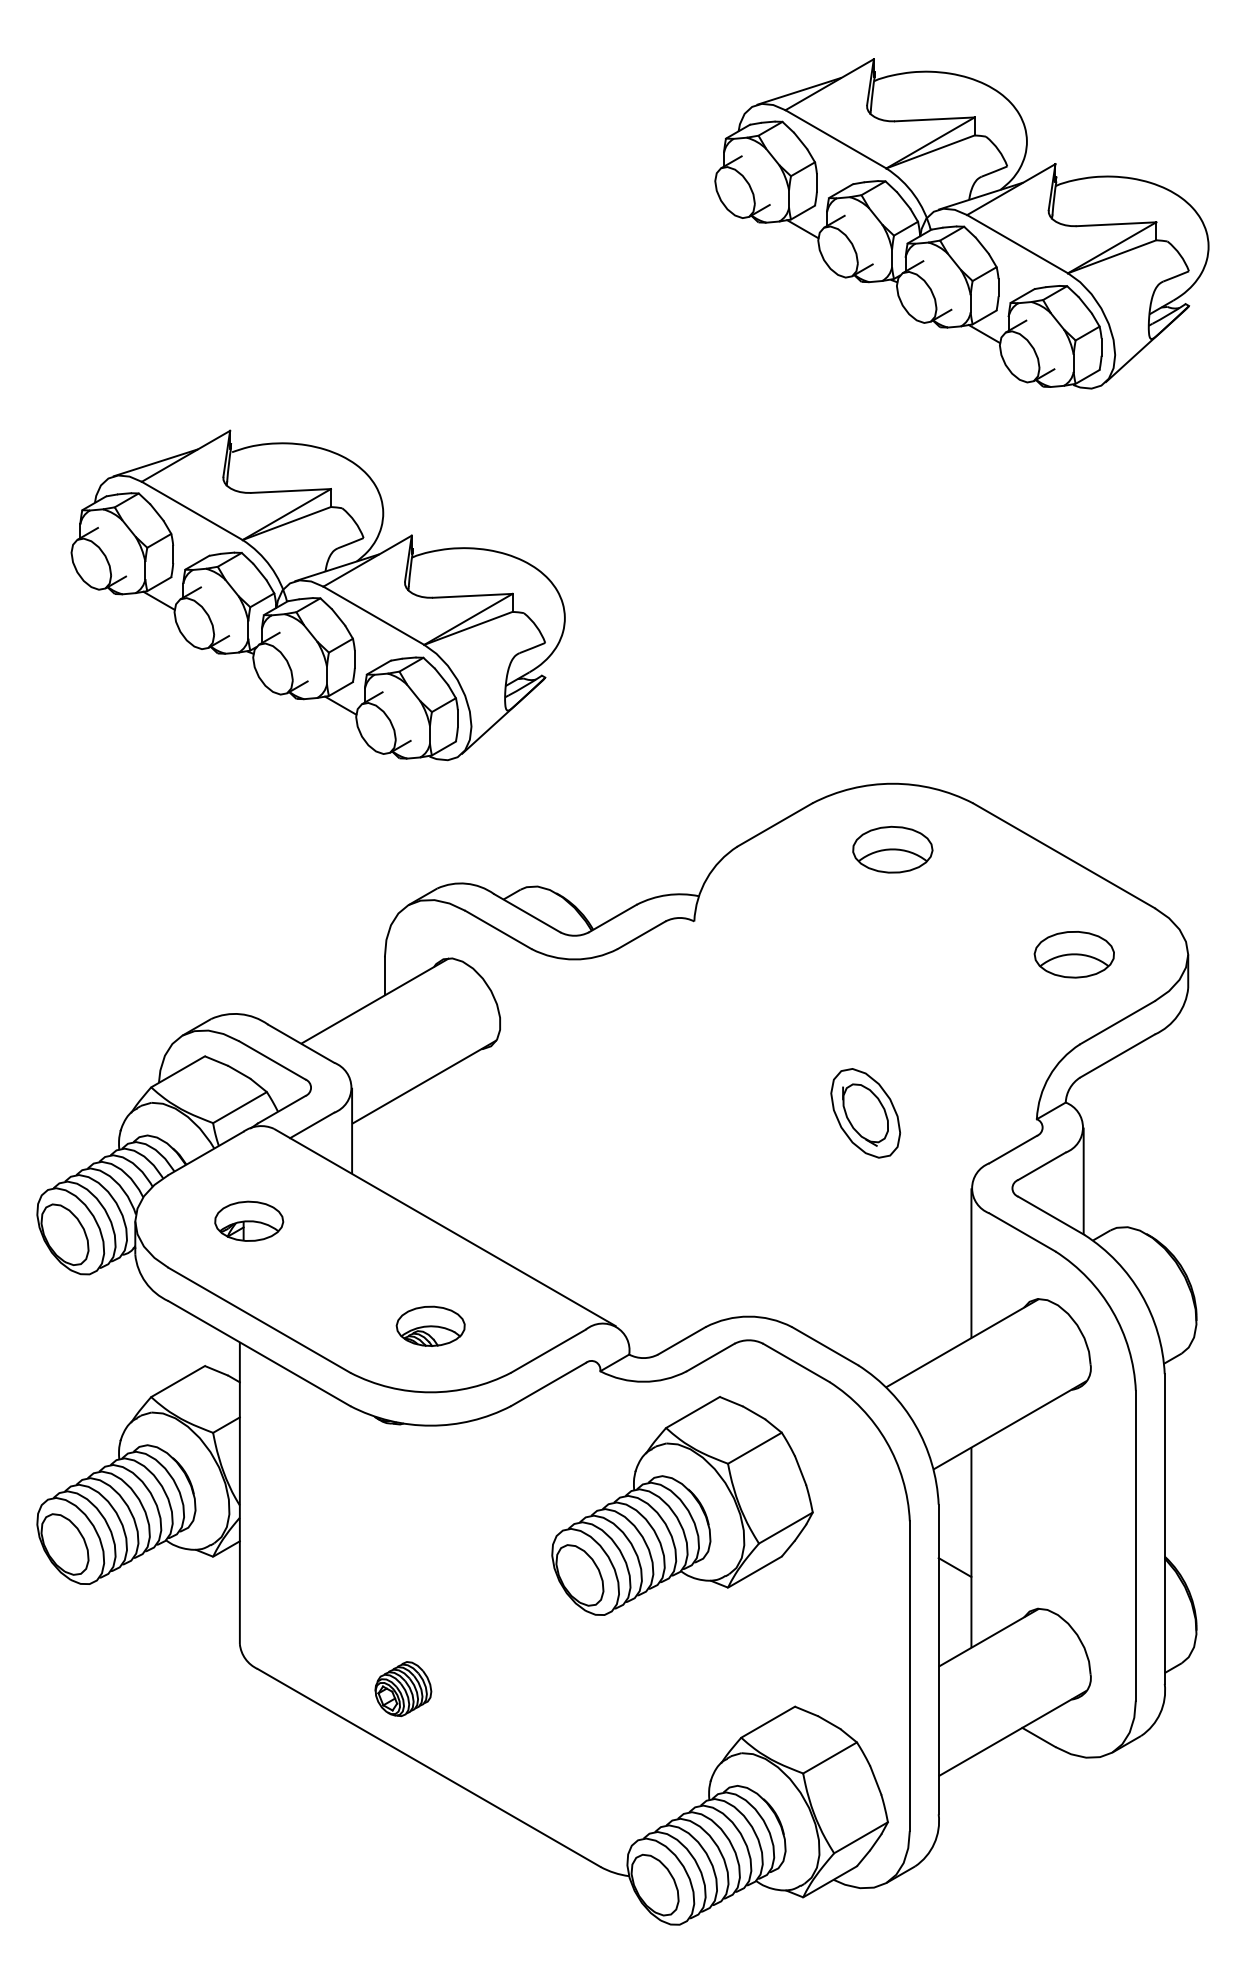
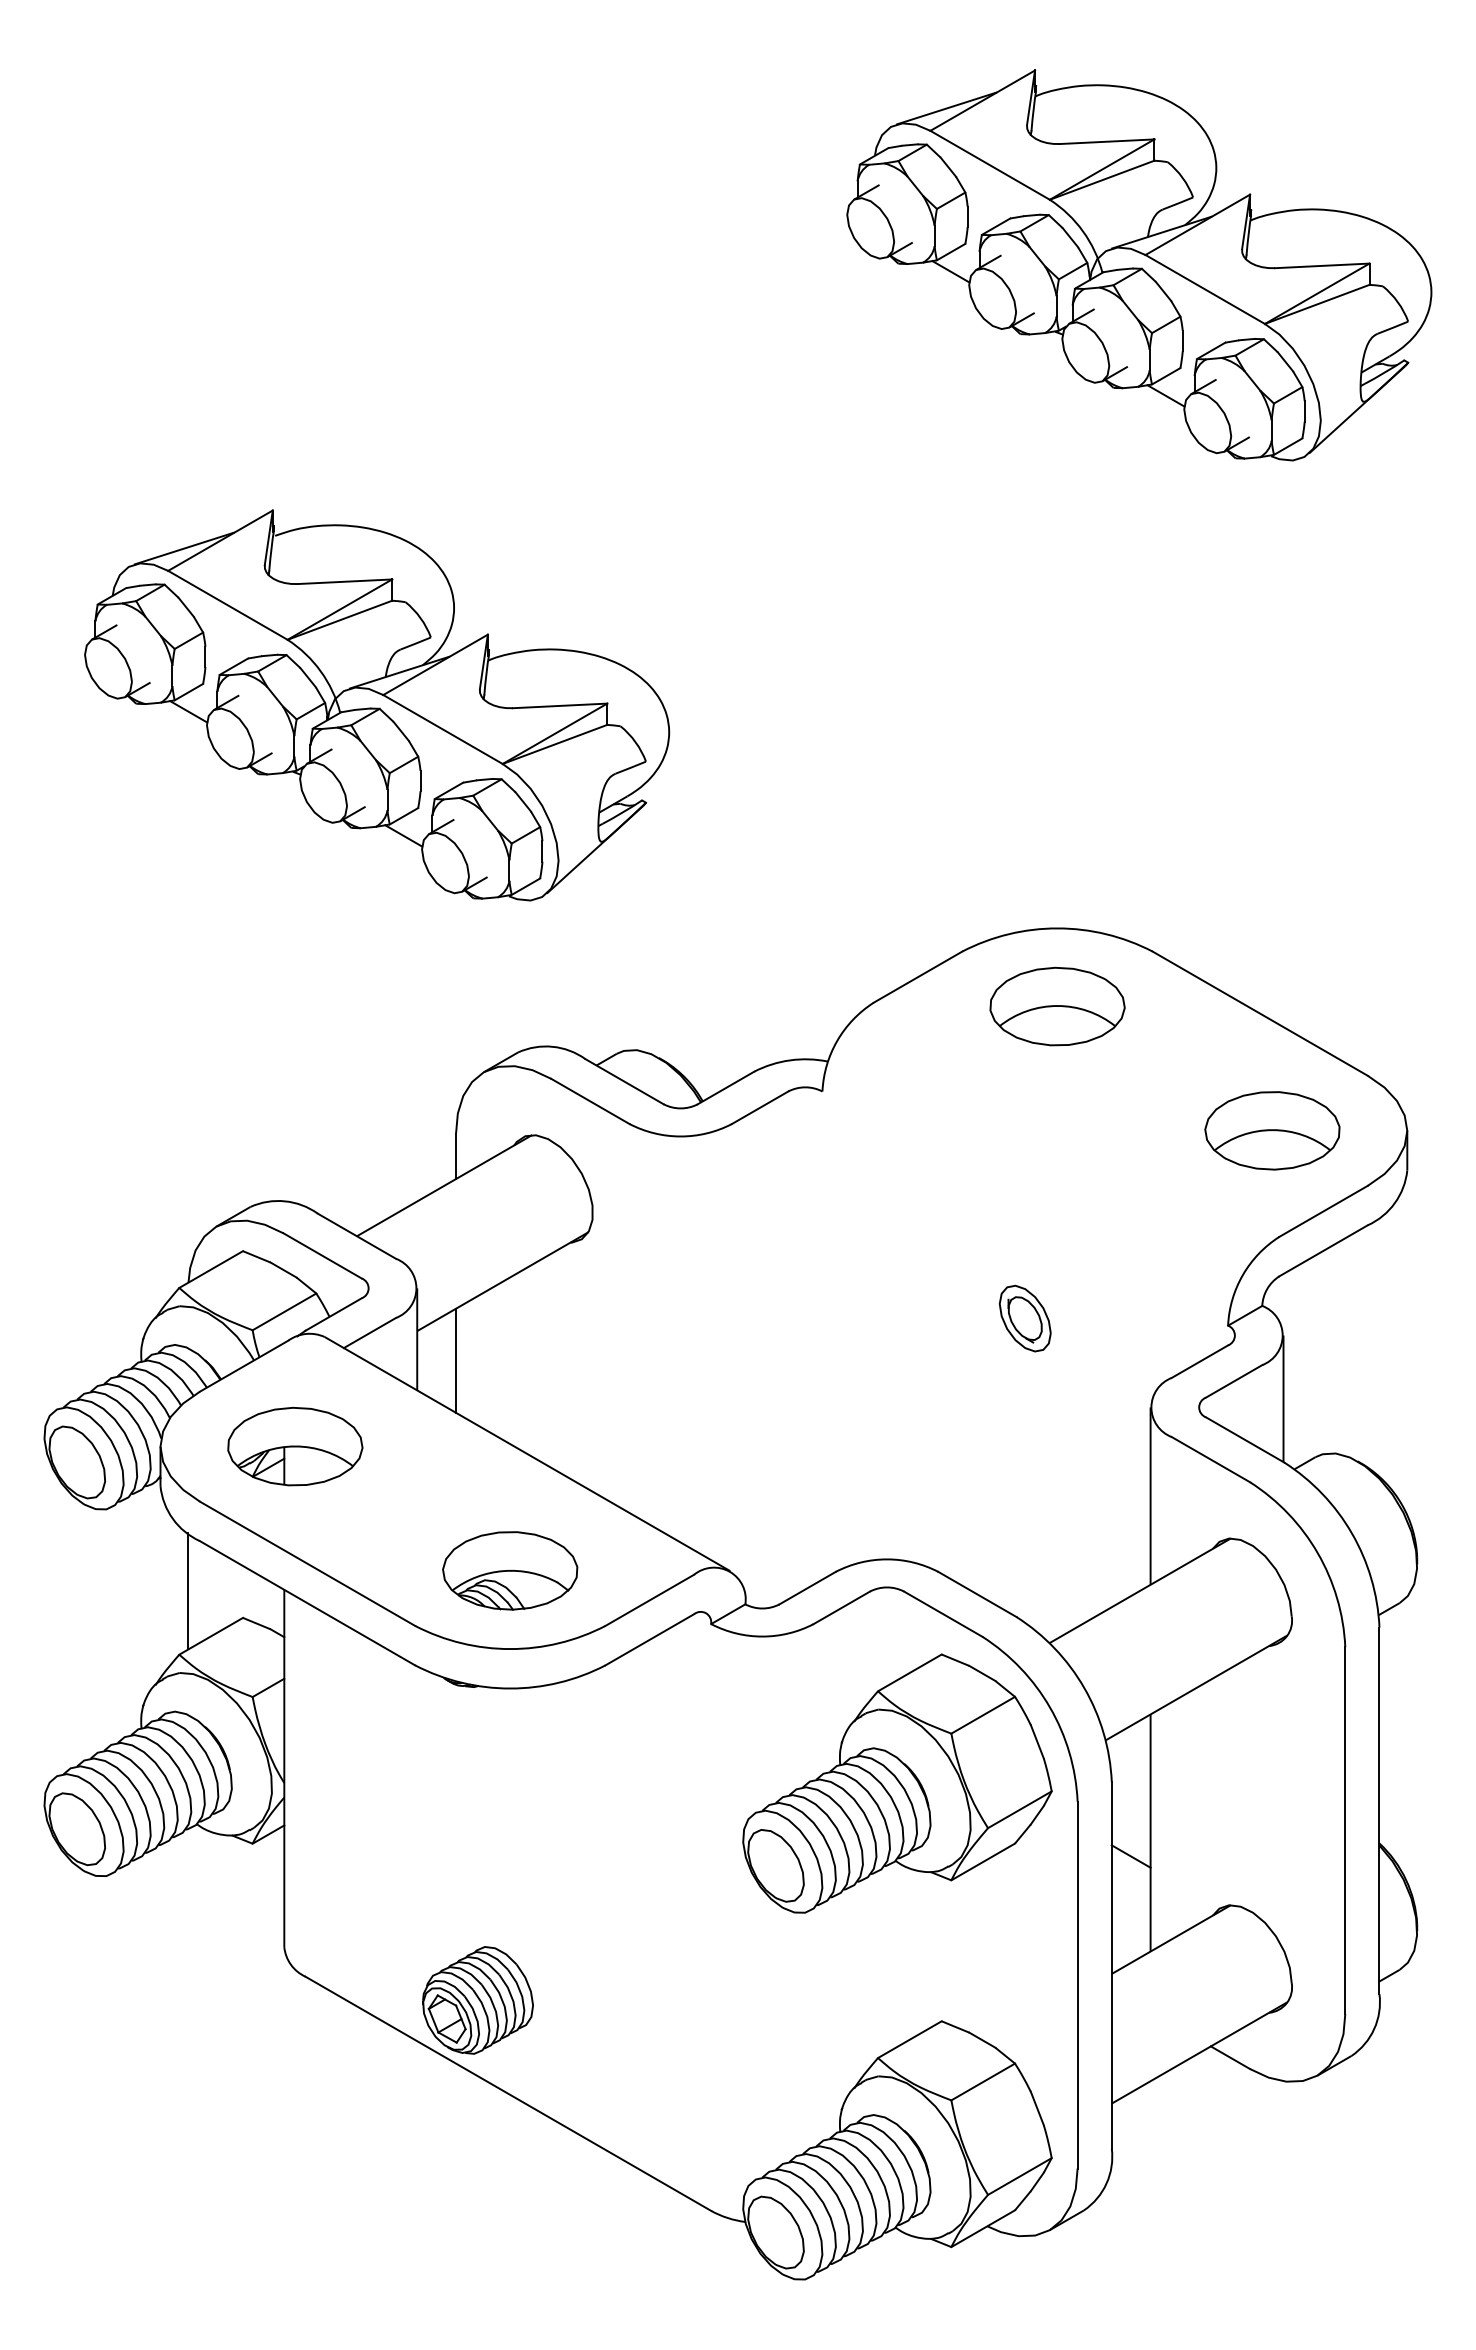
part: (892, 849) -> (1057, 1006), size x1.43
part: (1074, 954) -> (1272, 1130), size x1.43
part: (864, 1113) -> (1024, 1318), size x0.62
line: (385, 1148) -> (456, 1360), added
part: (249, 1221) -> (295, 1446), size x1.67
part: (430, 1325) -> (510, 1570), size x1.67
line: (158, 1343) -> (188, 1591), added
part: (682, 1505) -> (897, 1783), moved
part: (403, 1689) -> (477, 2000), size x1.67

